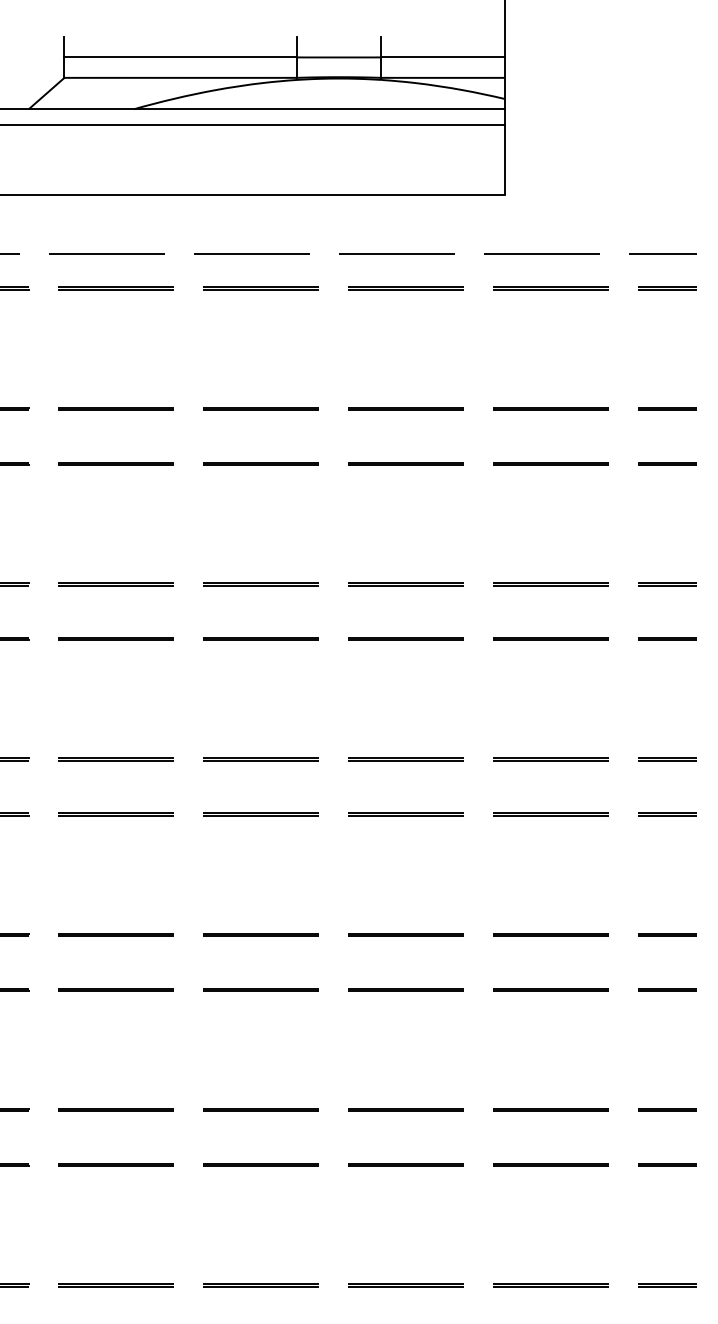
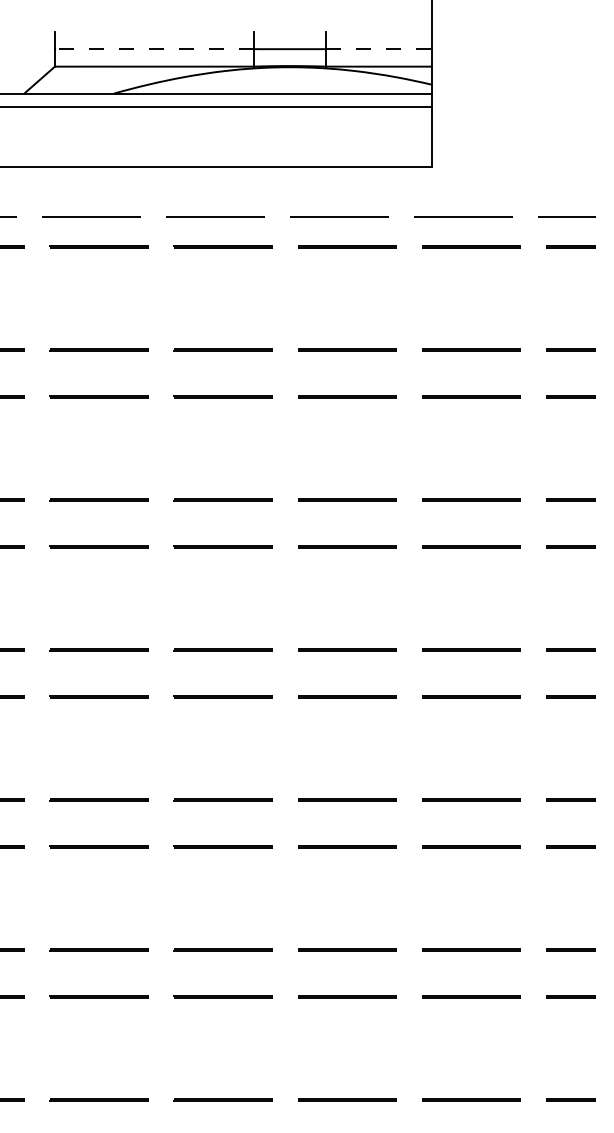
line: (179, 57) -> (153, 49), solid -> dashed
line: (442, 57) -> (378, 49), solid -> dashed

